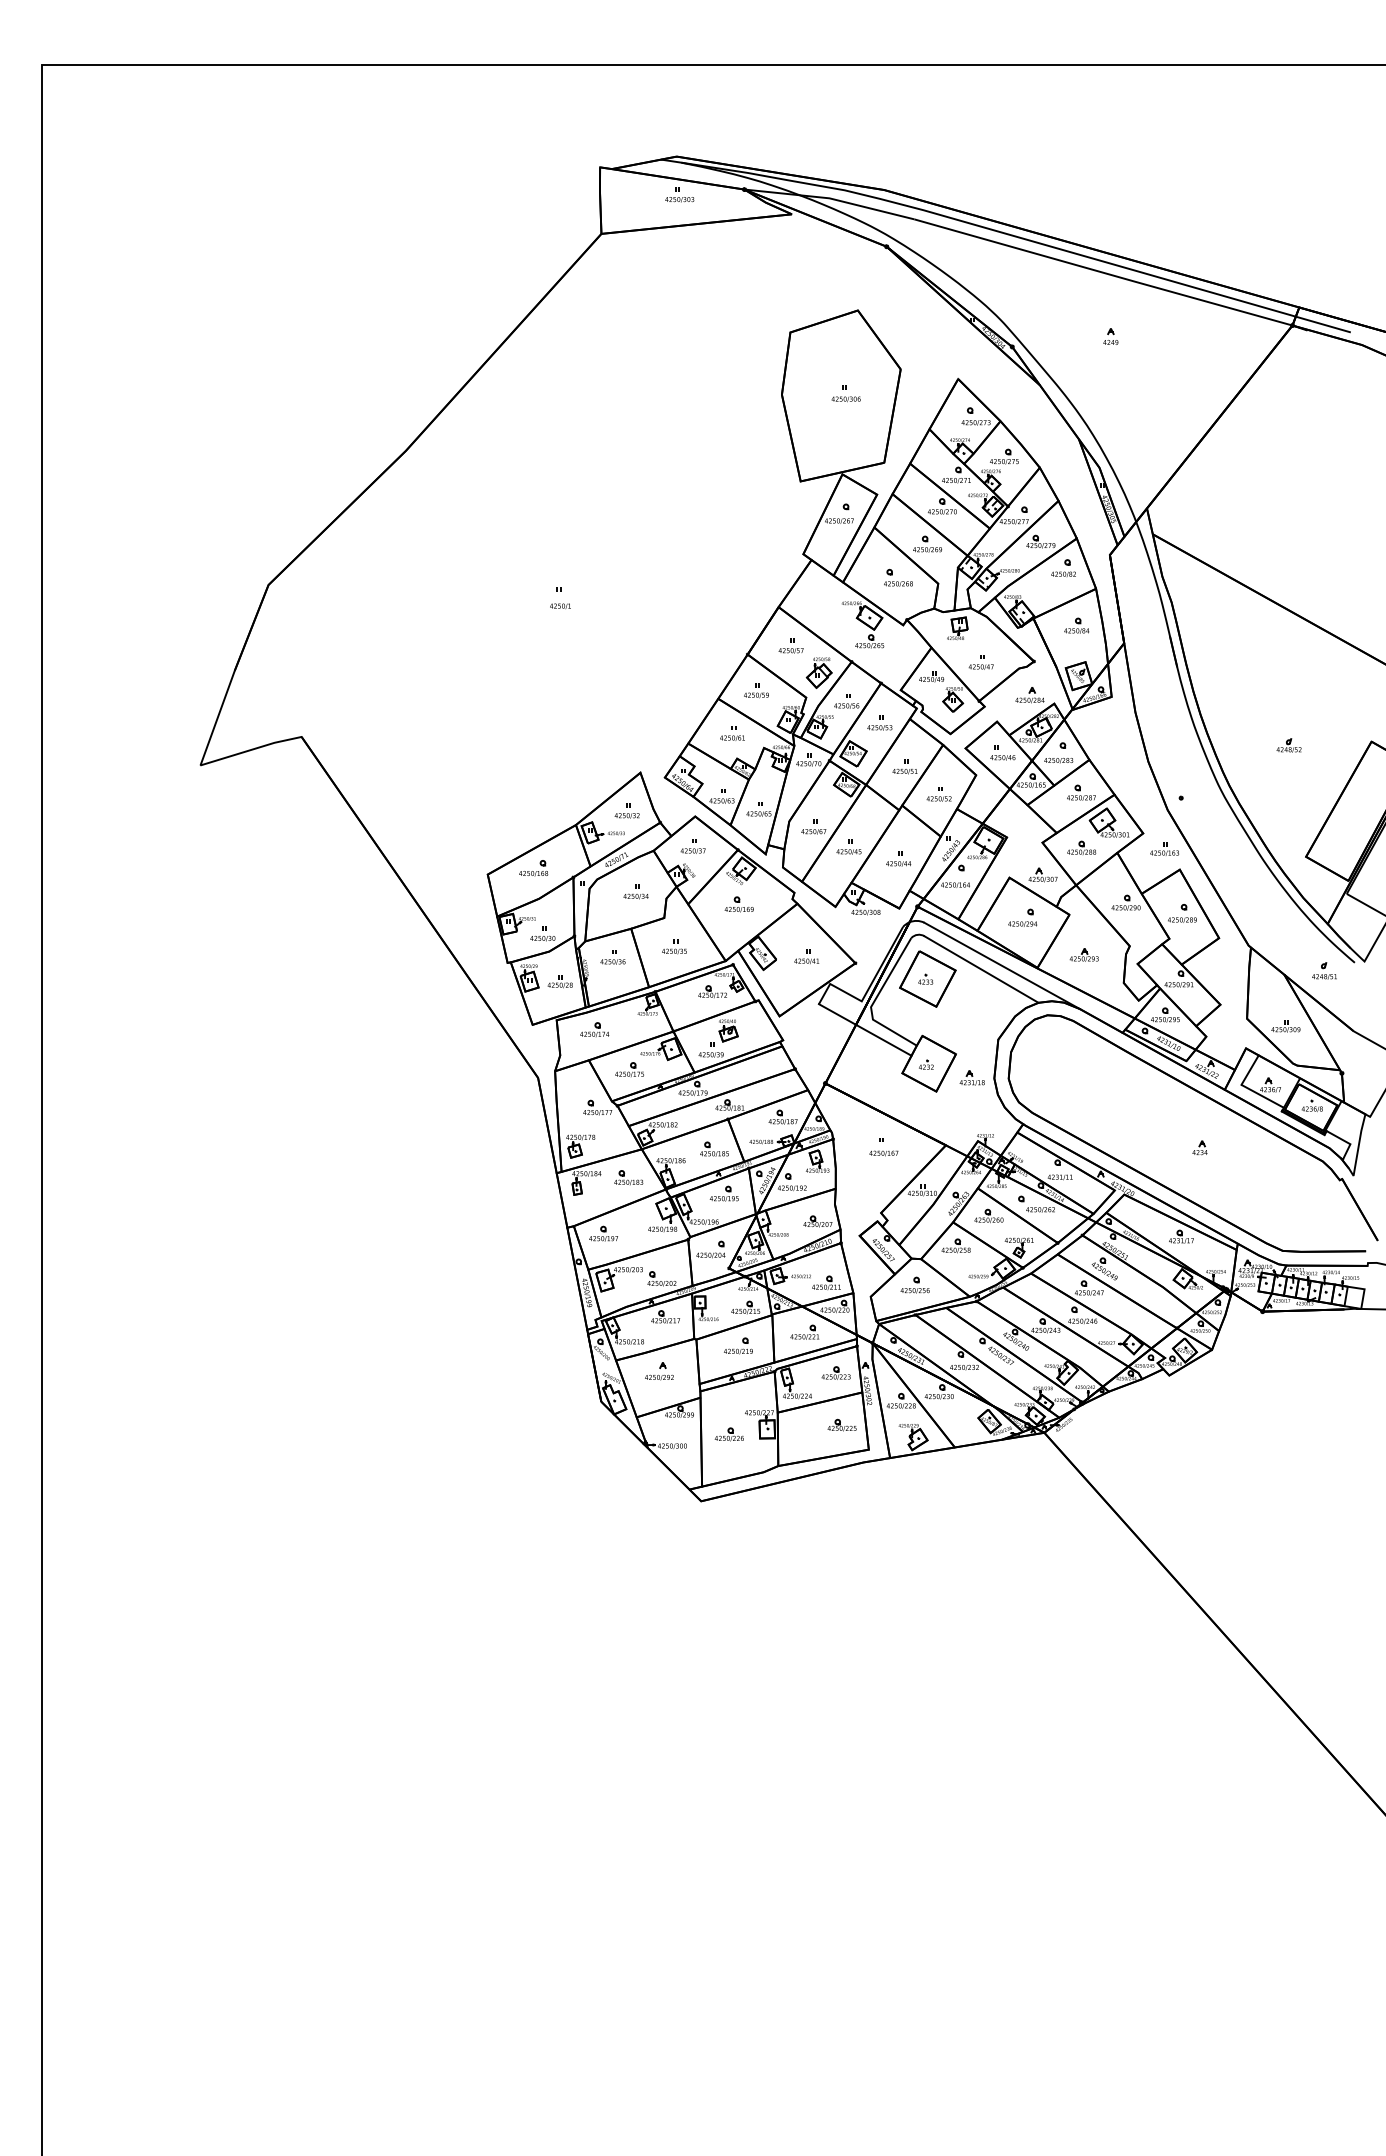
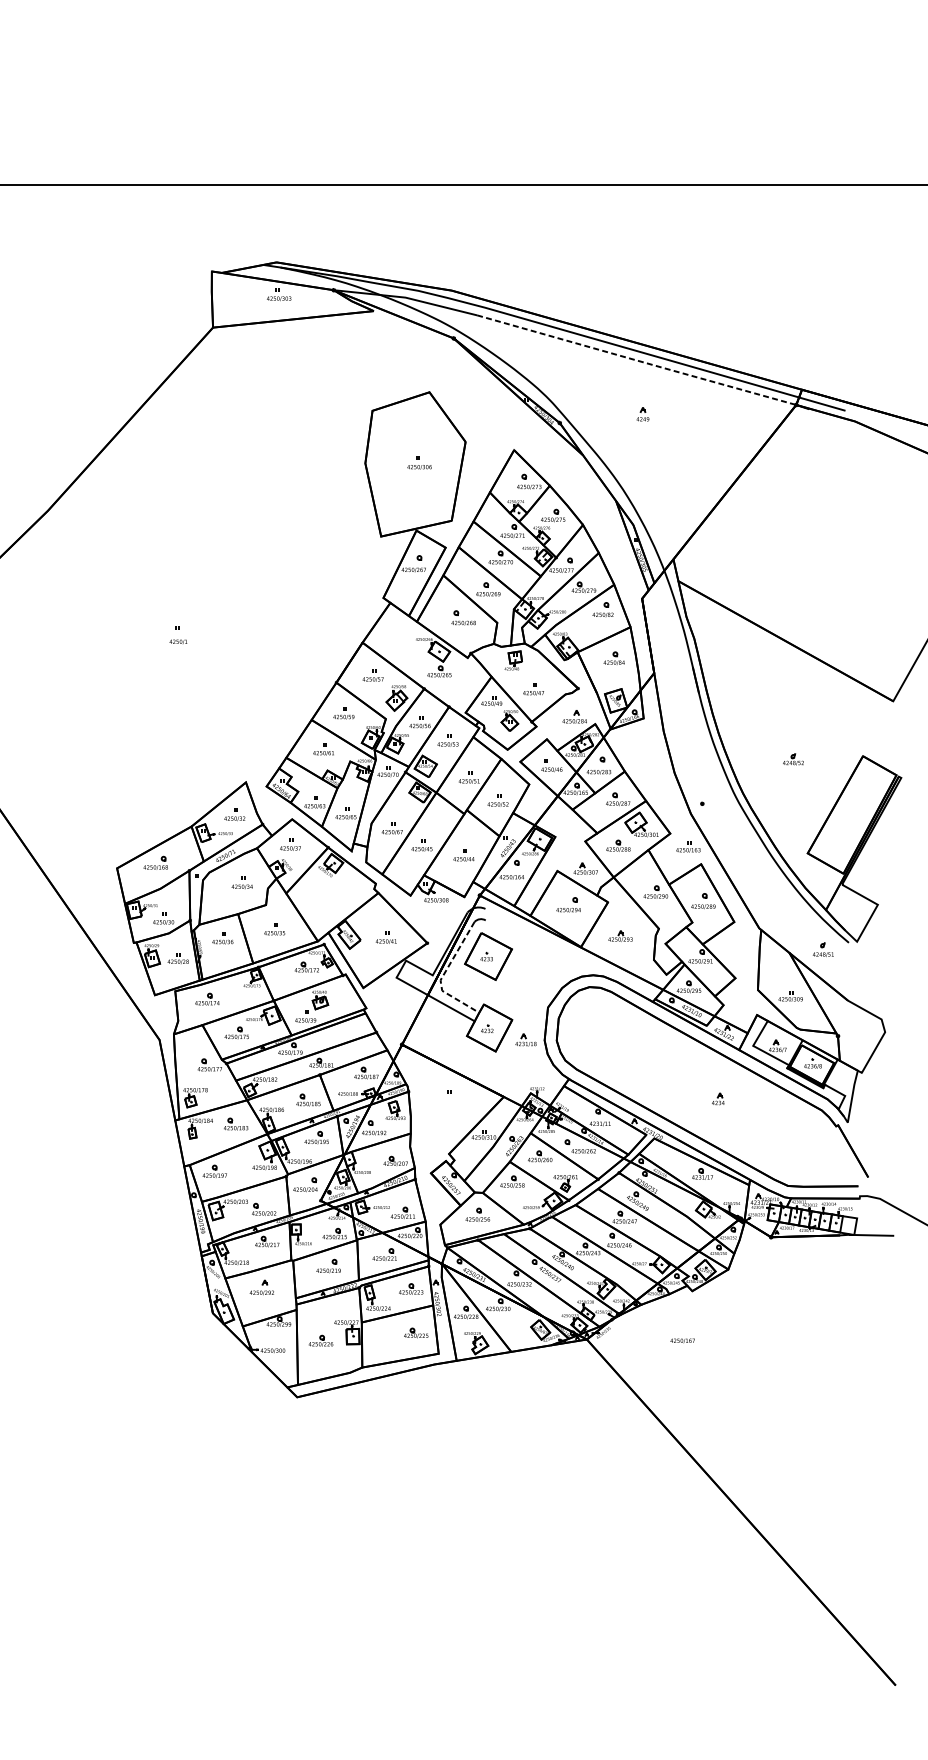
line: (1104, 273) -> (637, 361), solid -> dashed
part: (738, 904) -> (328, 893), removed
line: (1001, 965) -> (550, 945), removed
line: (981, 969) -> (533, 948), removed
line: (874, 1001) -> (443, 975), solid -> dashed
text: (883, 1153) -> (682, 1340), moved

